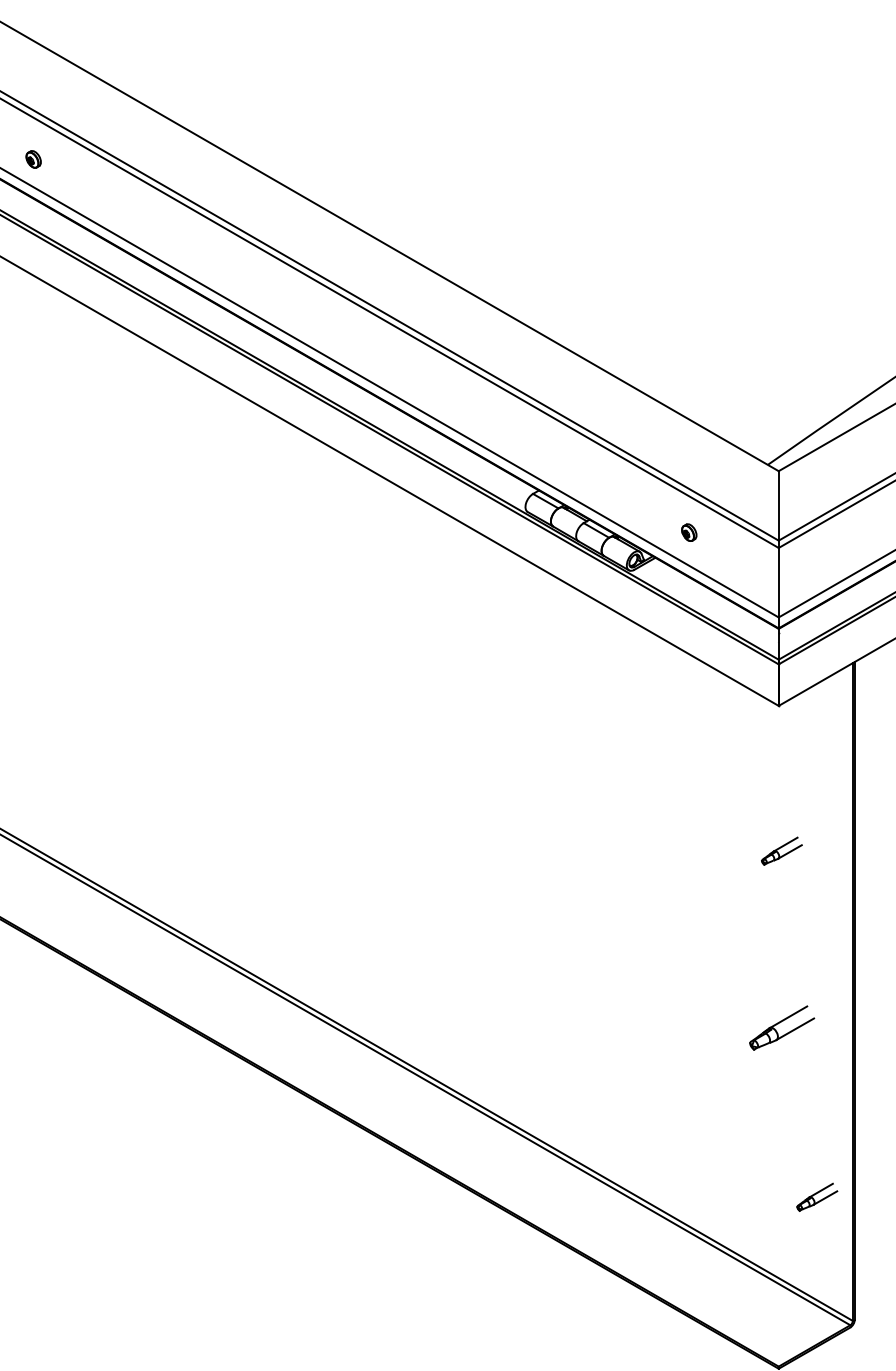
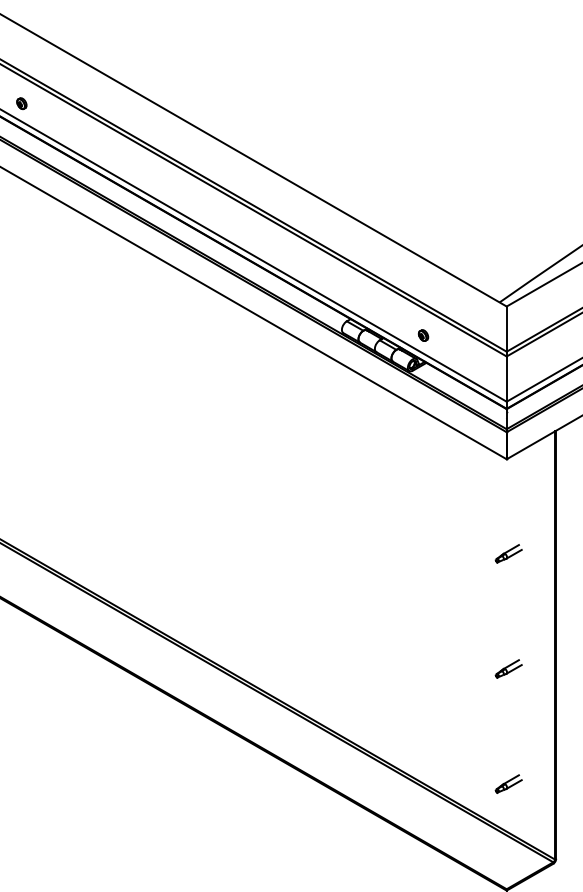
part: (689, 532) -> (423, 335), moved
part: (781, 1027) -> (508, 668), size x0.62
part: (816, 1196) -> (508, 783), moved

